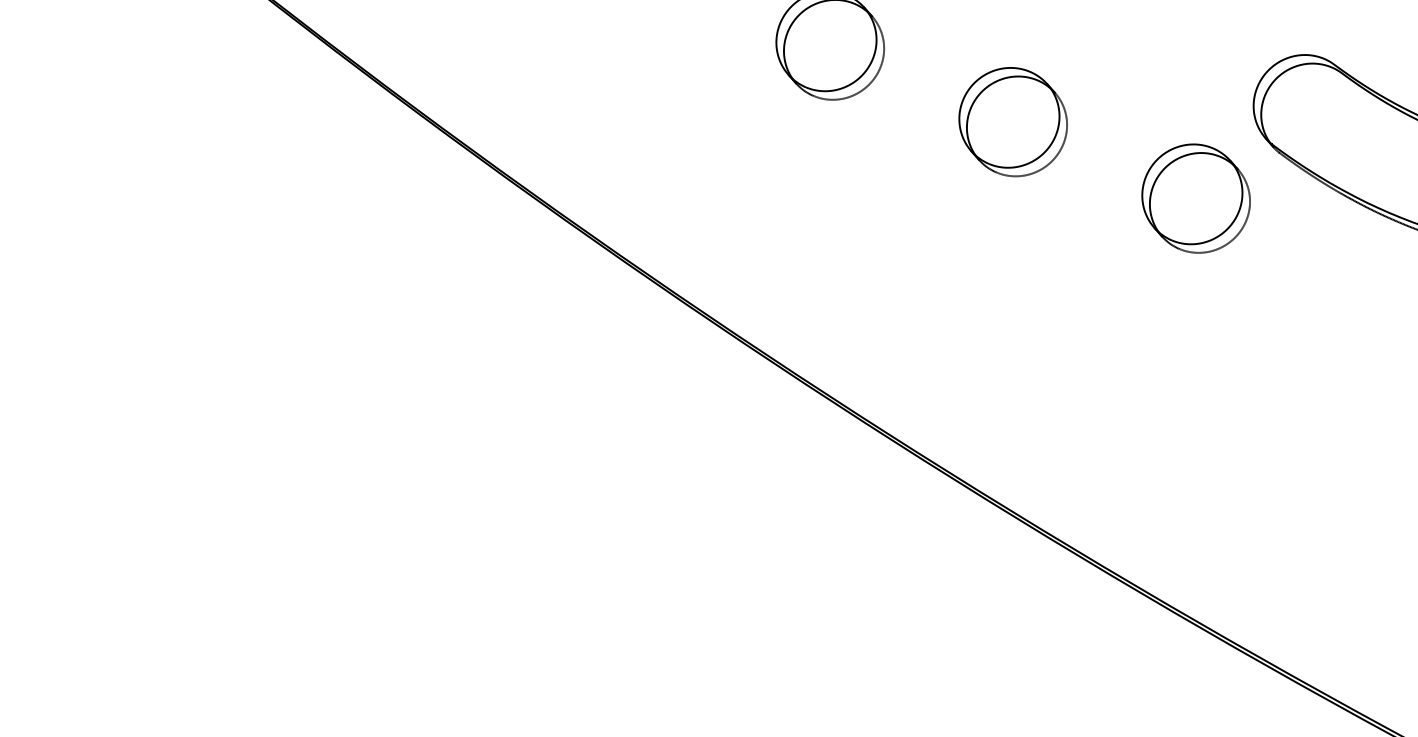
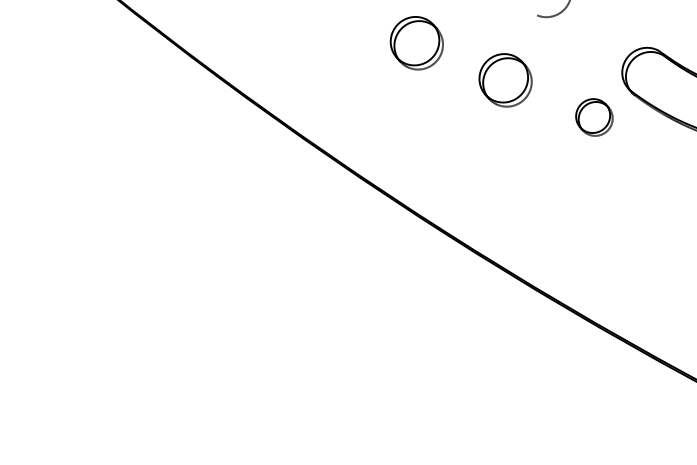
part: (1196, 198) -> (594, 117), size x0.7

